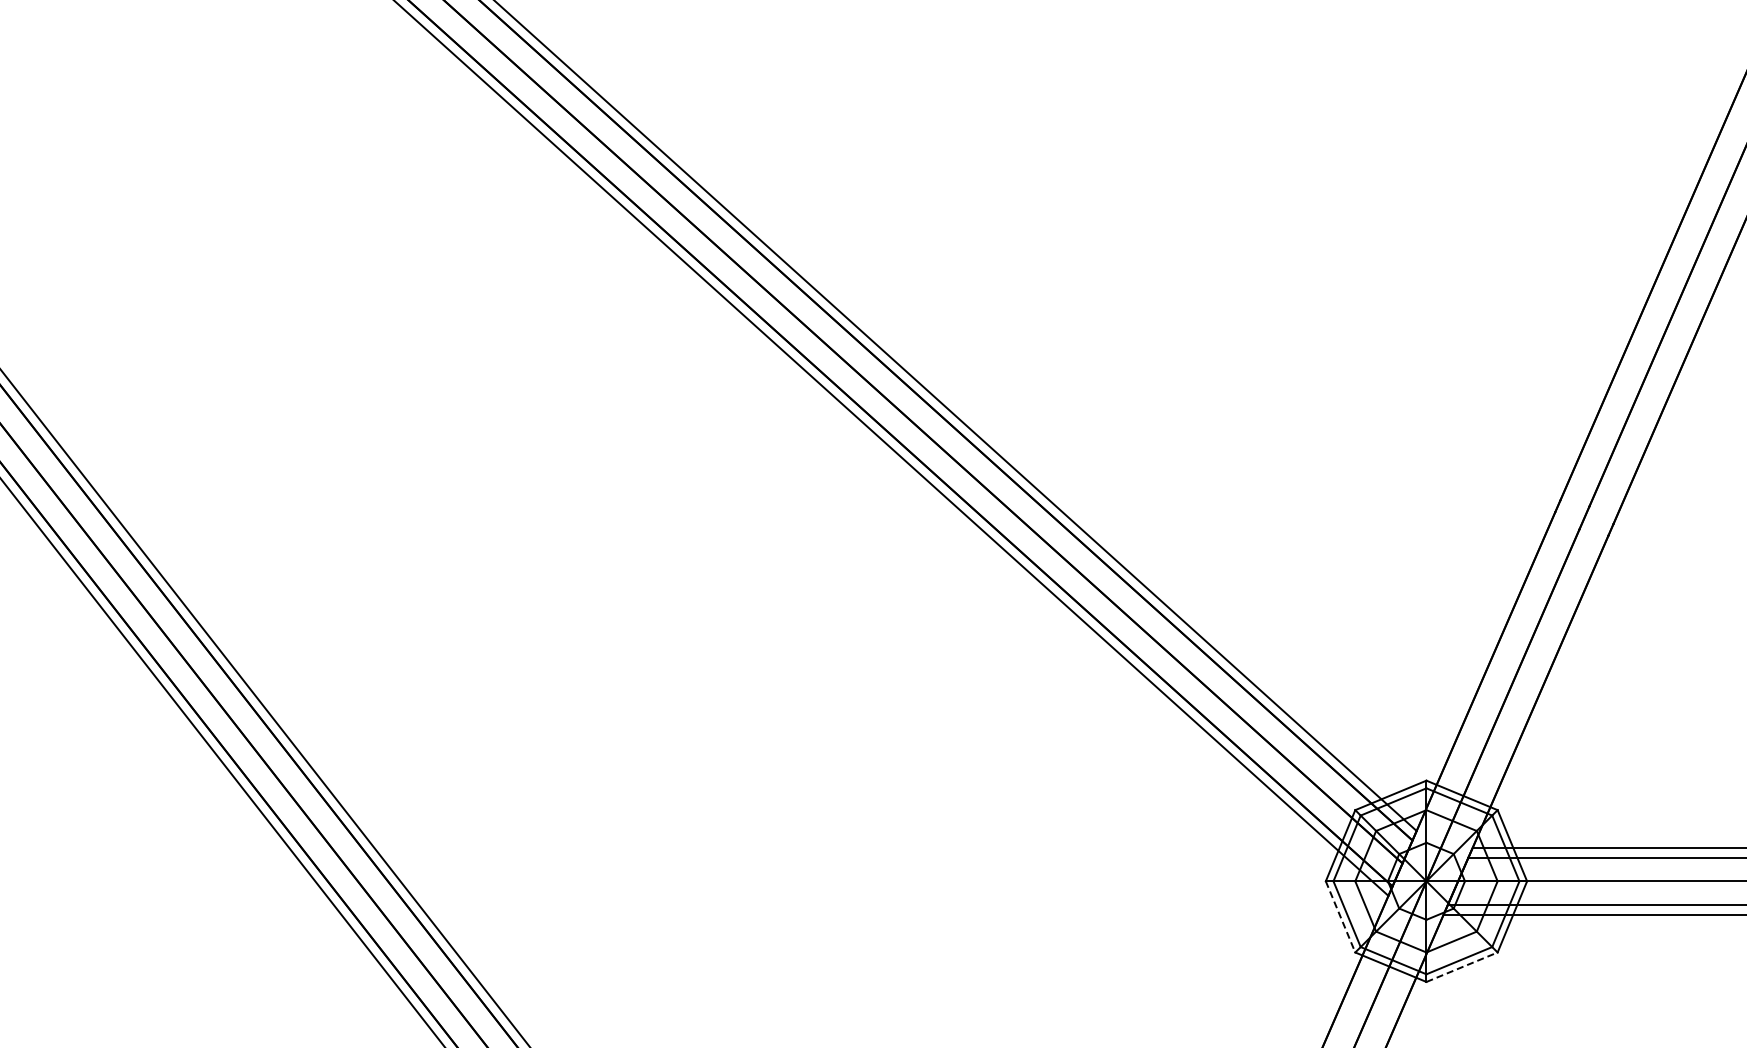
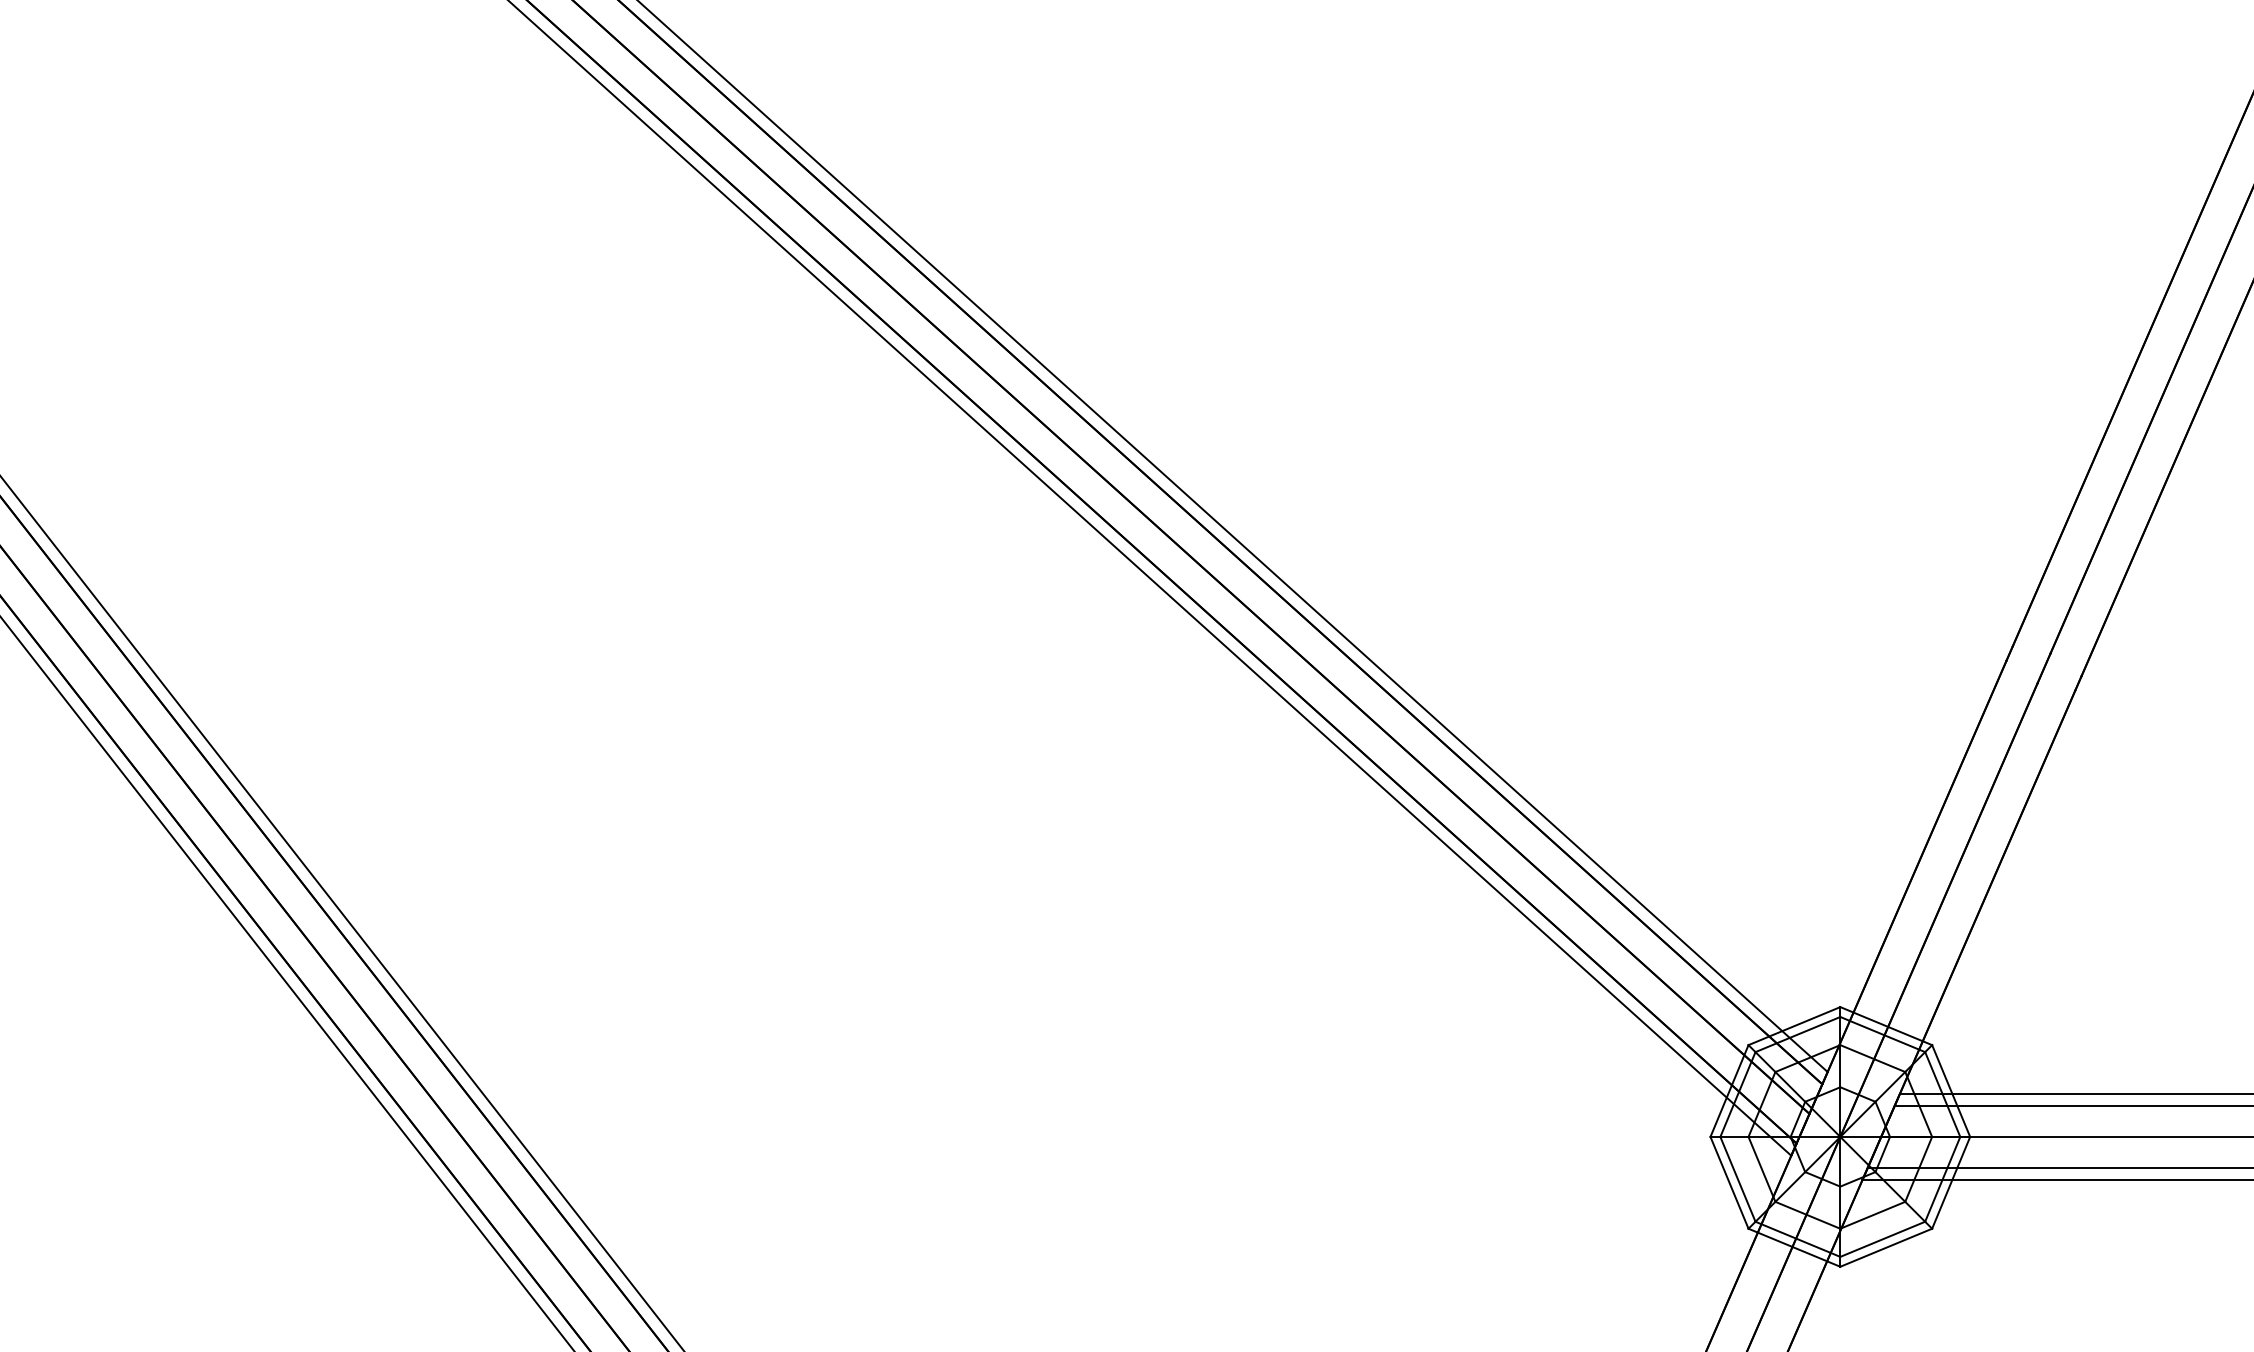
line: (1340, 916) -> (1729, 1182), dashed -> solid
line: (1462, 967) -> (1886, 1248), dashed -> solid

